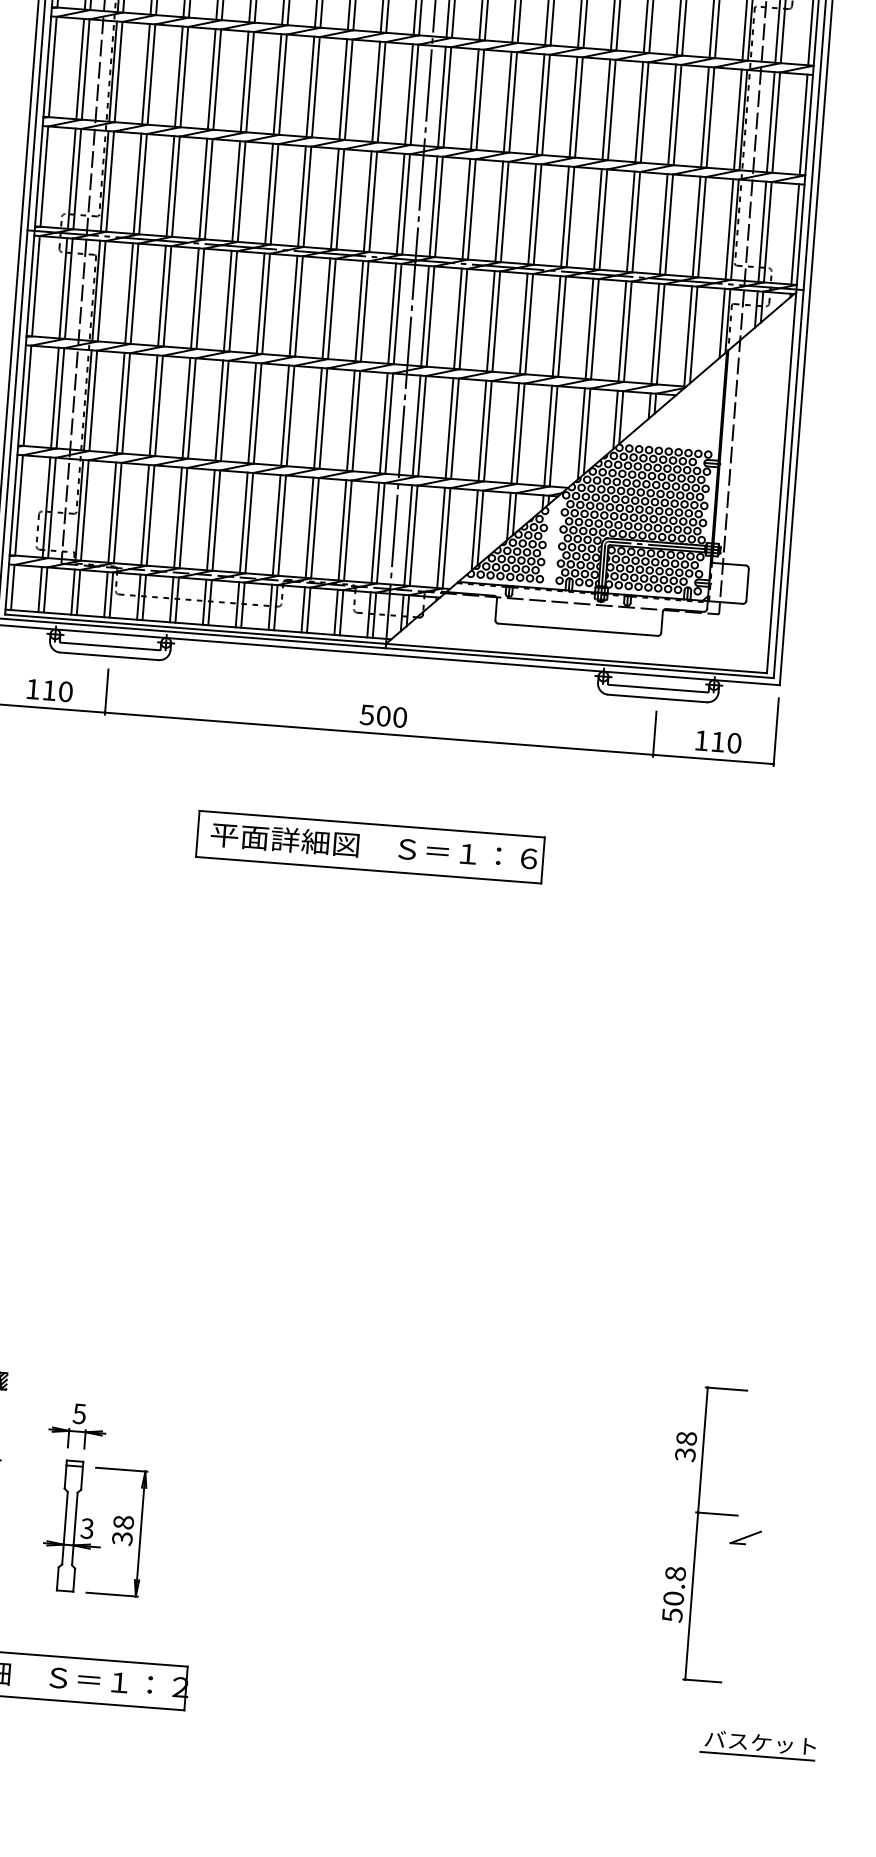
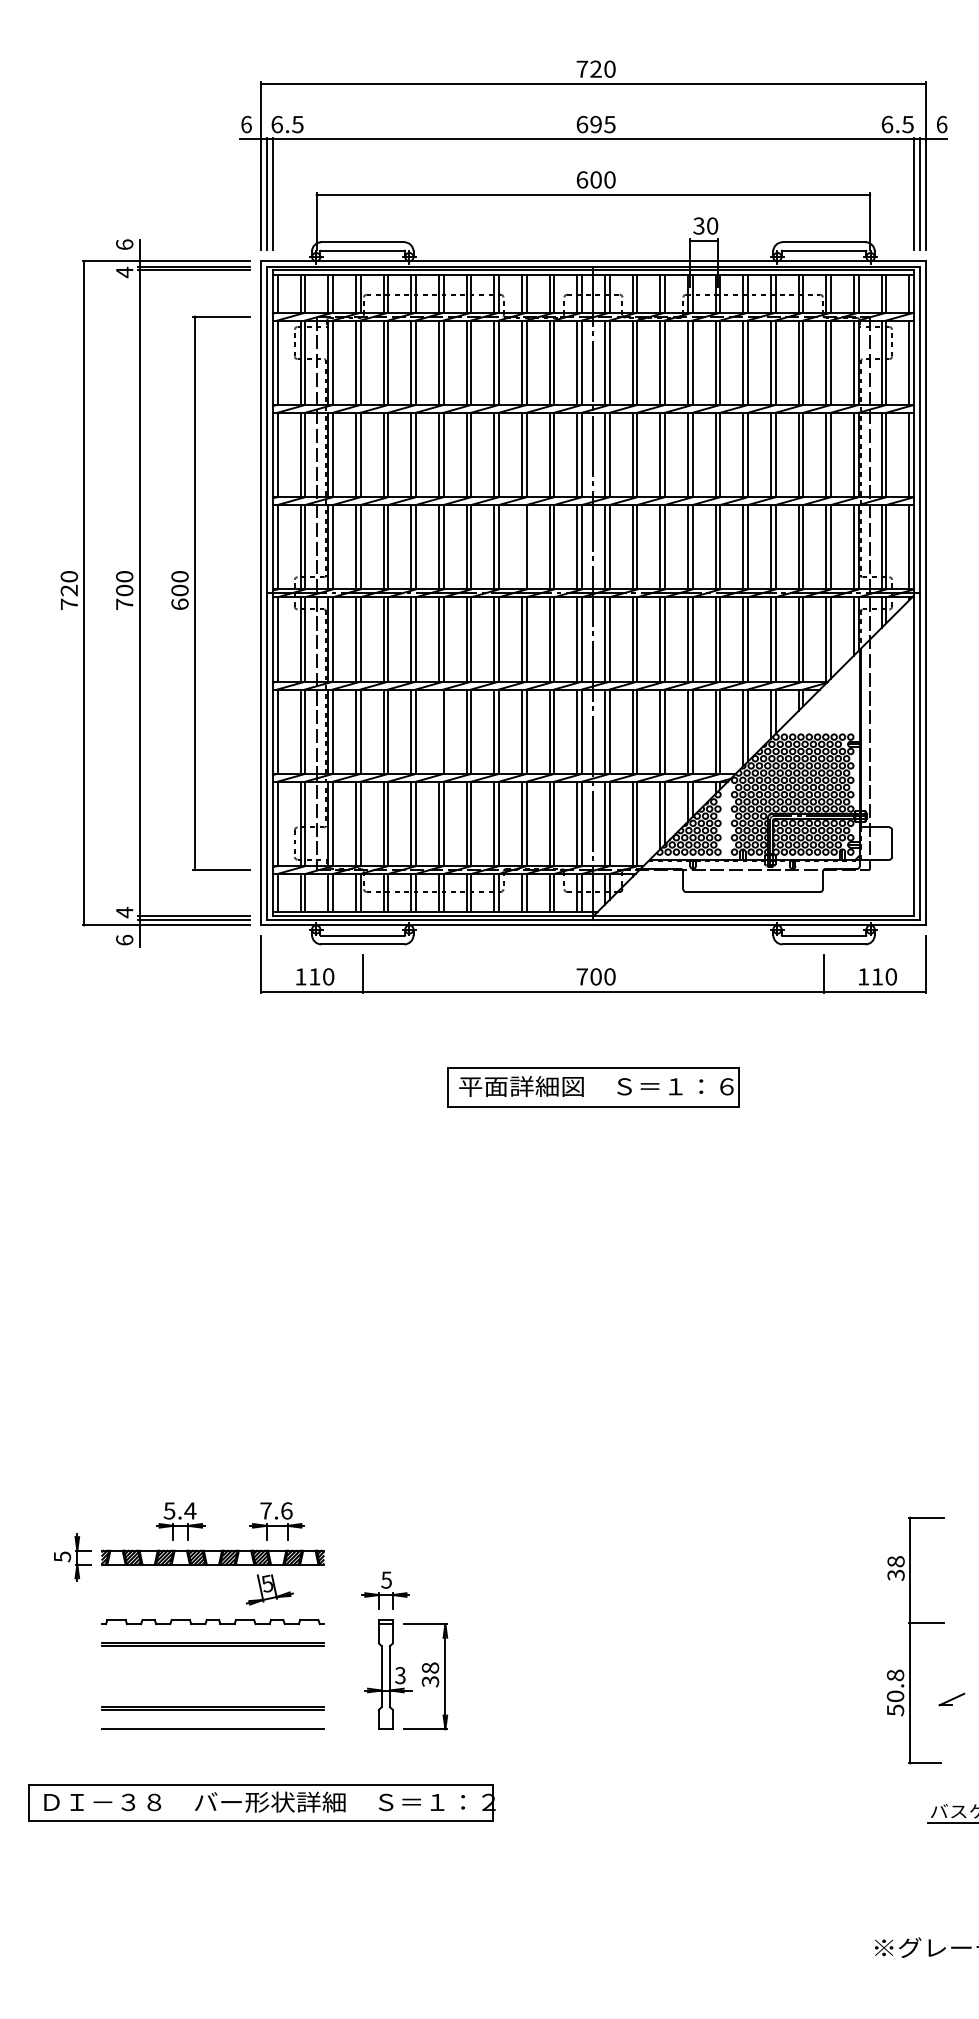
line: (334, 199) -> (521, 547), removed
line: (218, 410) -> (438, 731), removed
text: (367, 714) -> (582, 976), 500 -> 700
part: (745, 1537) -> (951, 1699), moved

